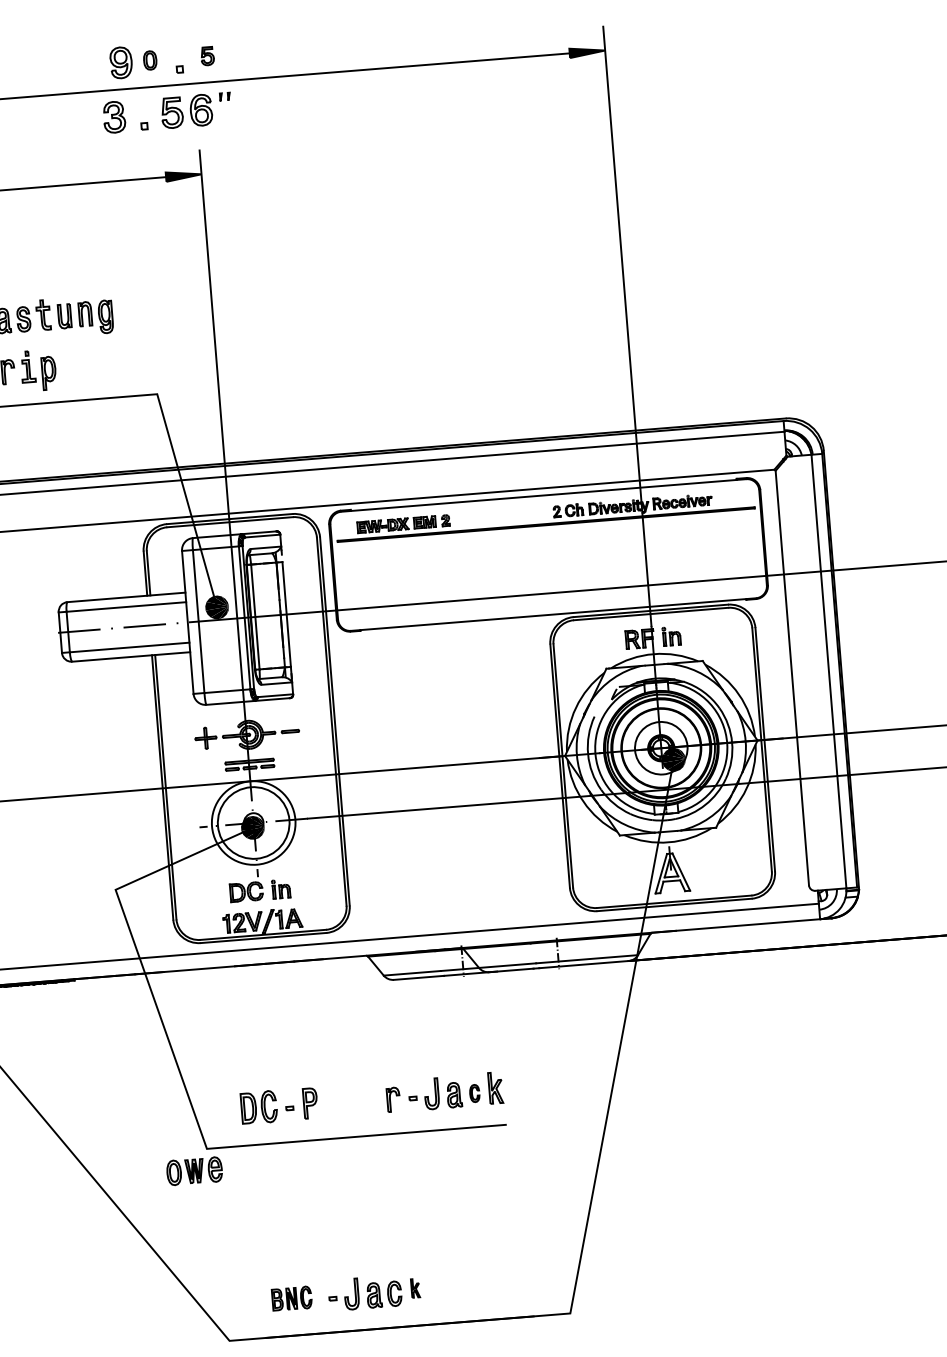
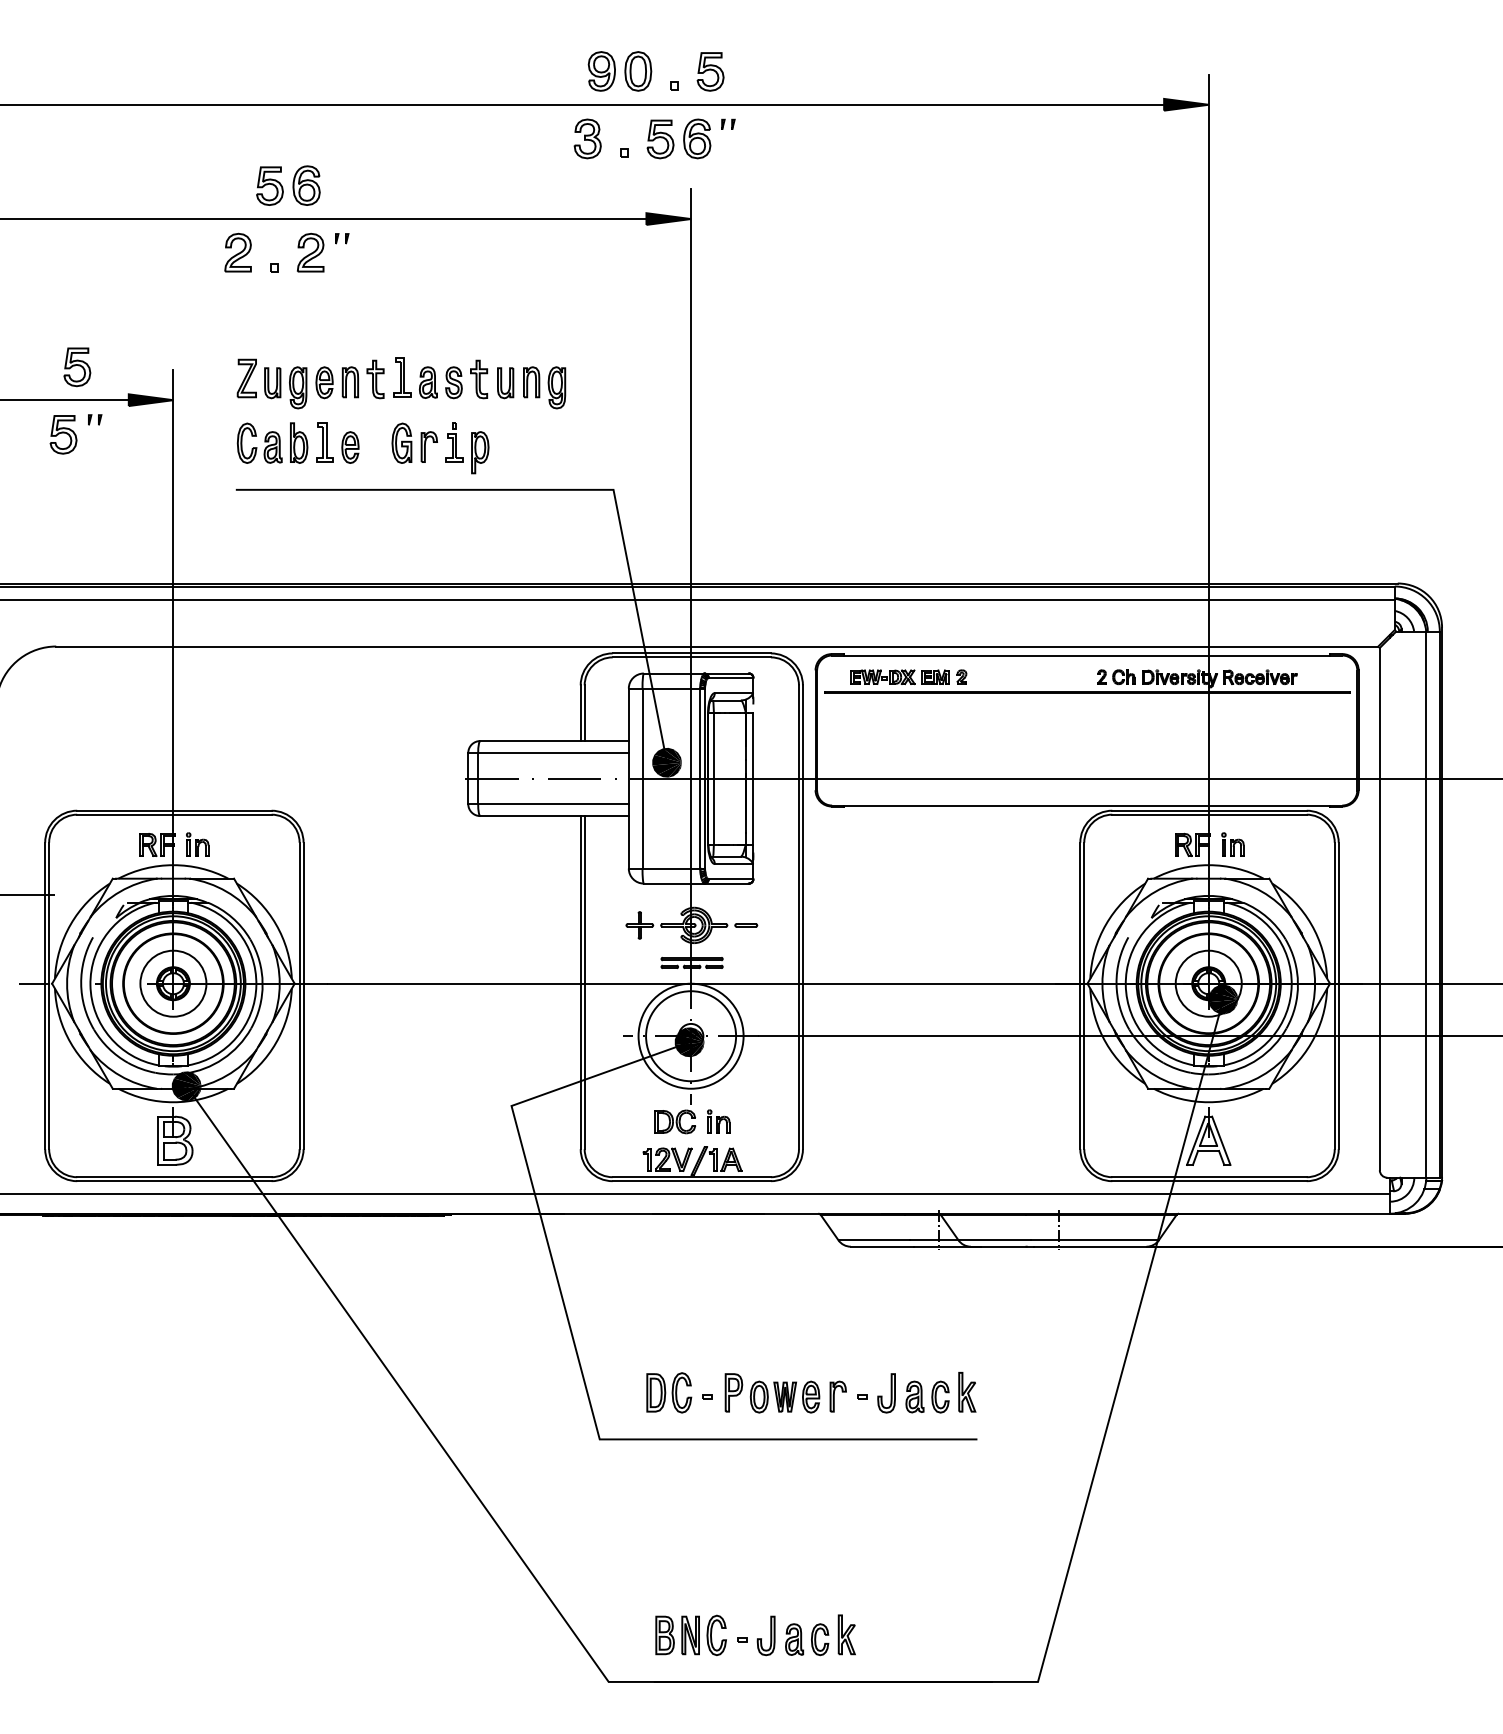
part: (207, 55) -> (710, 71), size x1.67
part: (150, 60) -> (638, 71), size x1.67
part: (474, 1093) -> (940, 1396), size x1.43
part: (194, 1170) -> (785, 1396), moved
part: (415, 1288) -> (846, 1634), size x1.67
part: (291, 1298) -> (690, 1635), size x1.43

